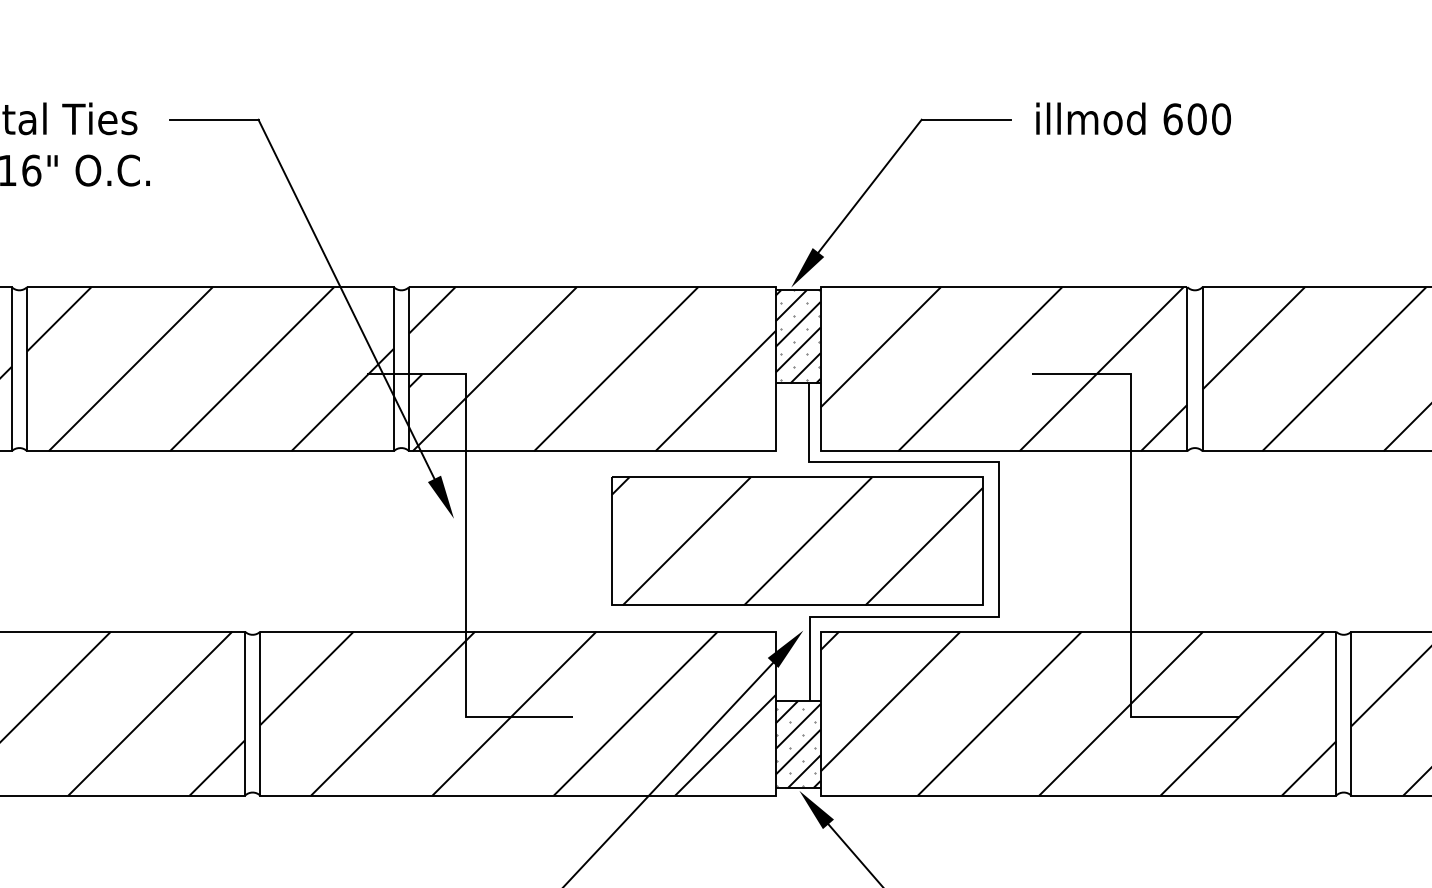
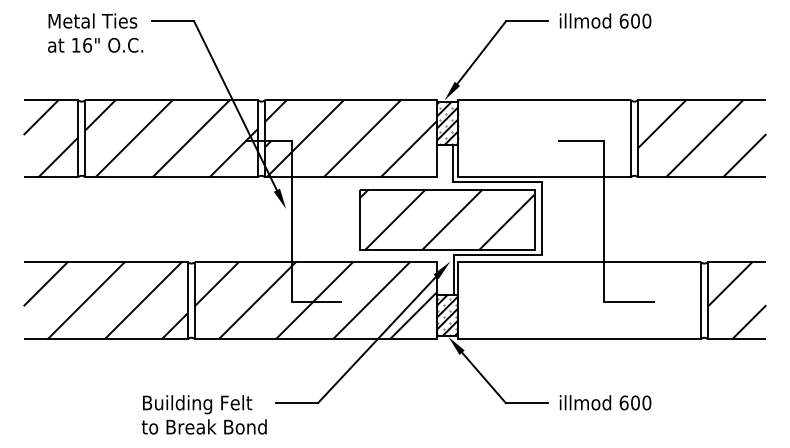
hatch: (1003, 368) -> (544, 138), removed
hatch: (1078, 713) -> (579, 300), removed

